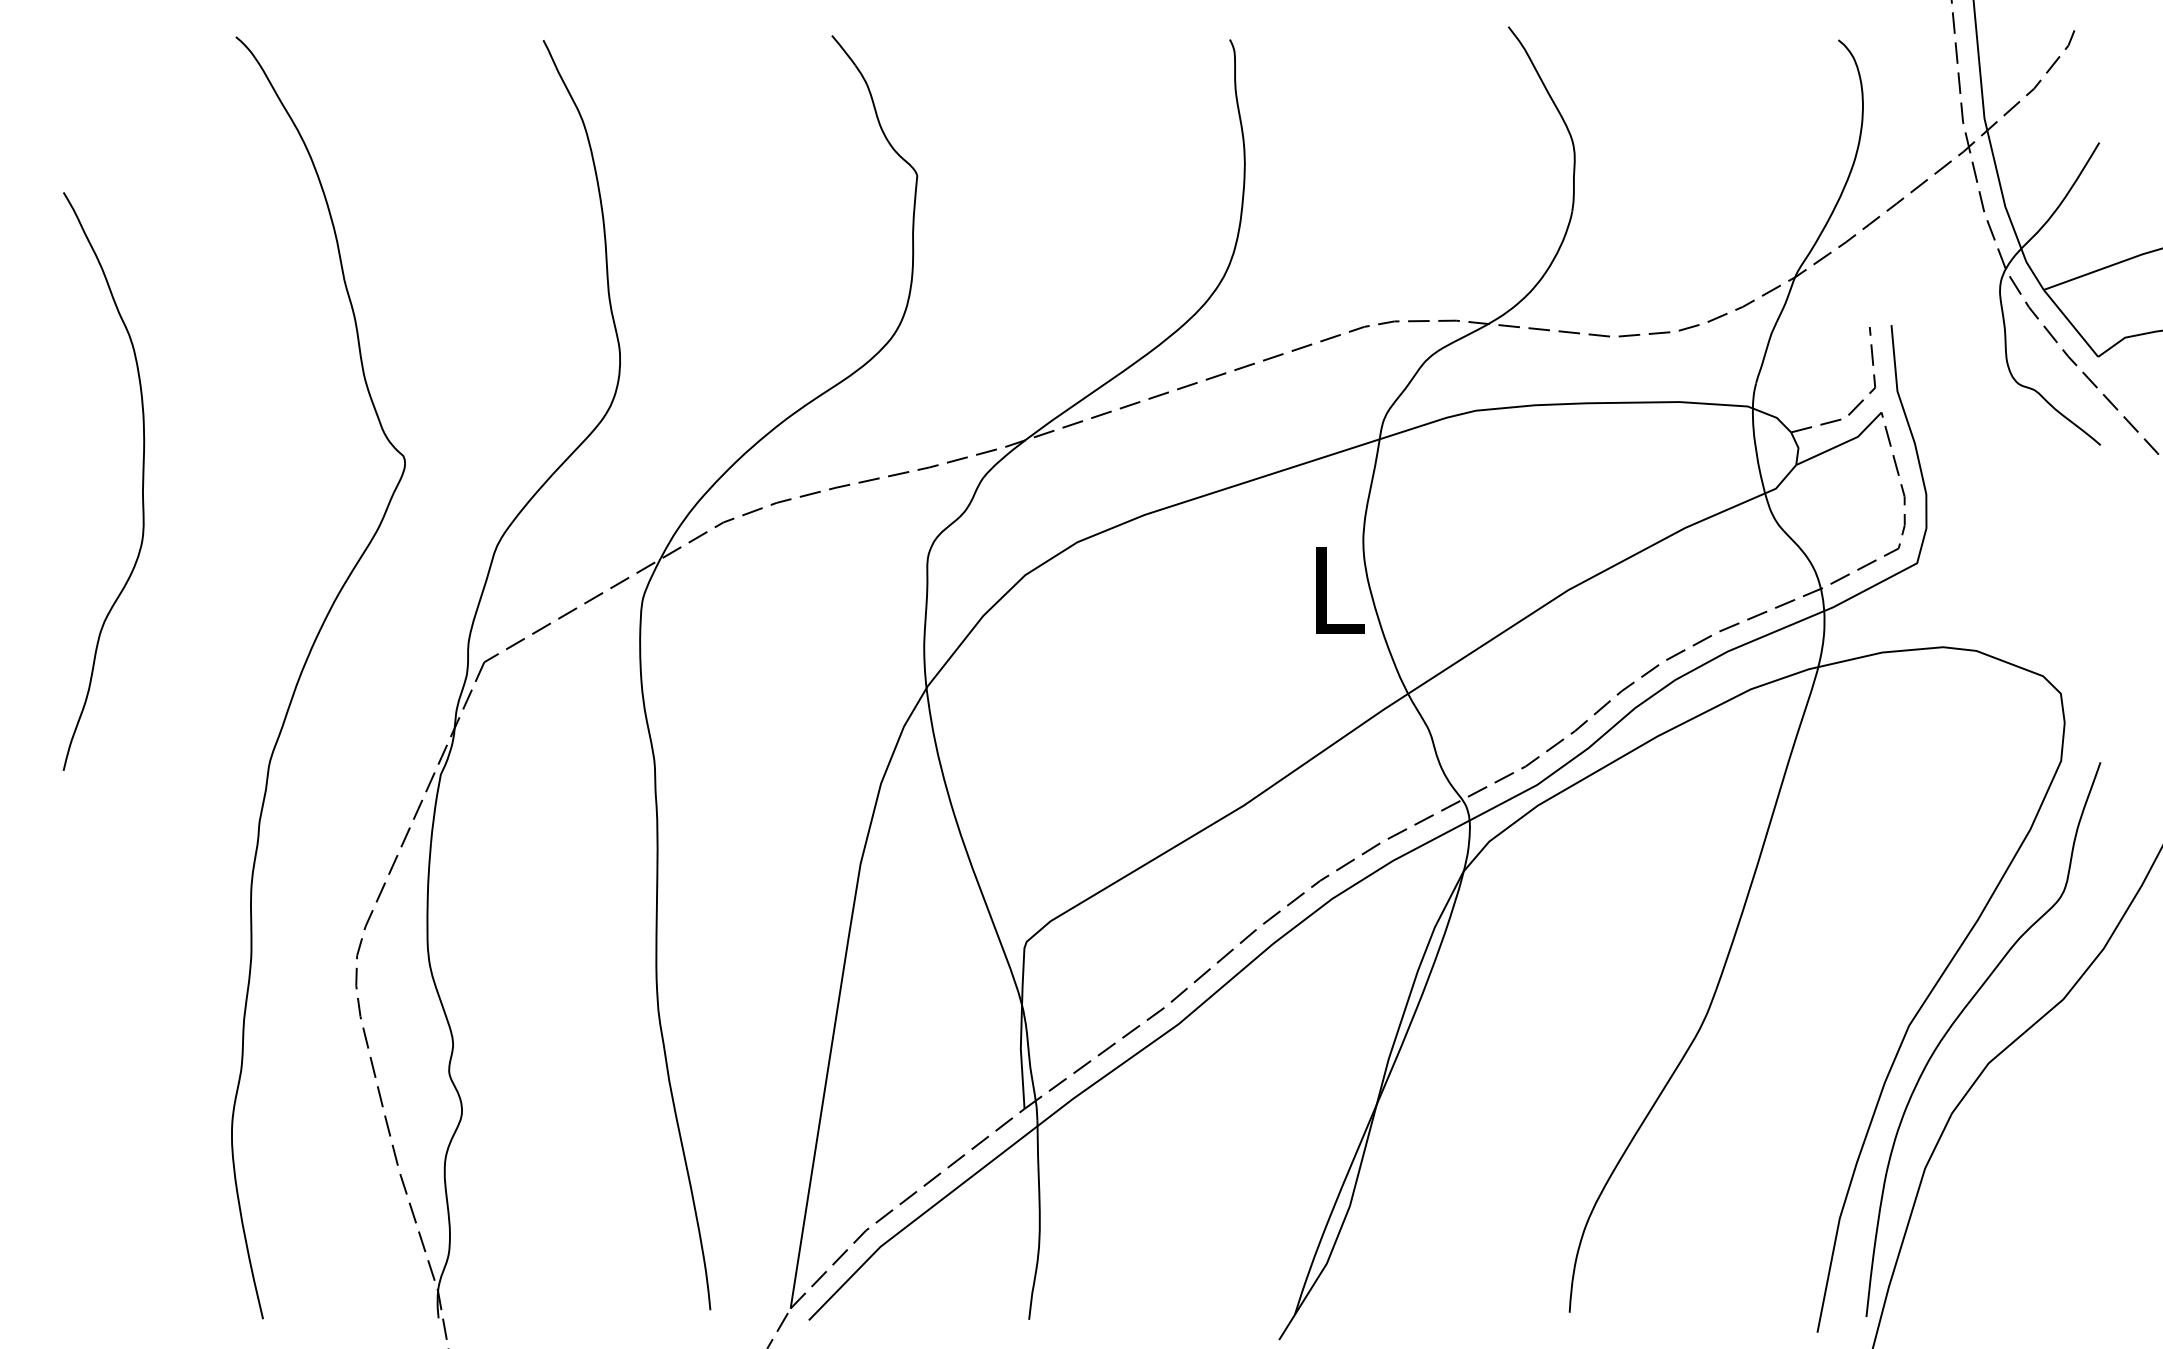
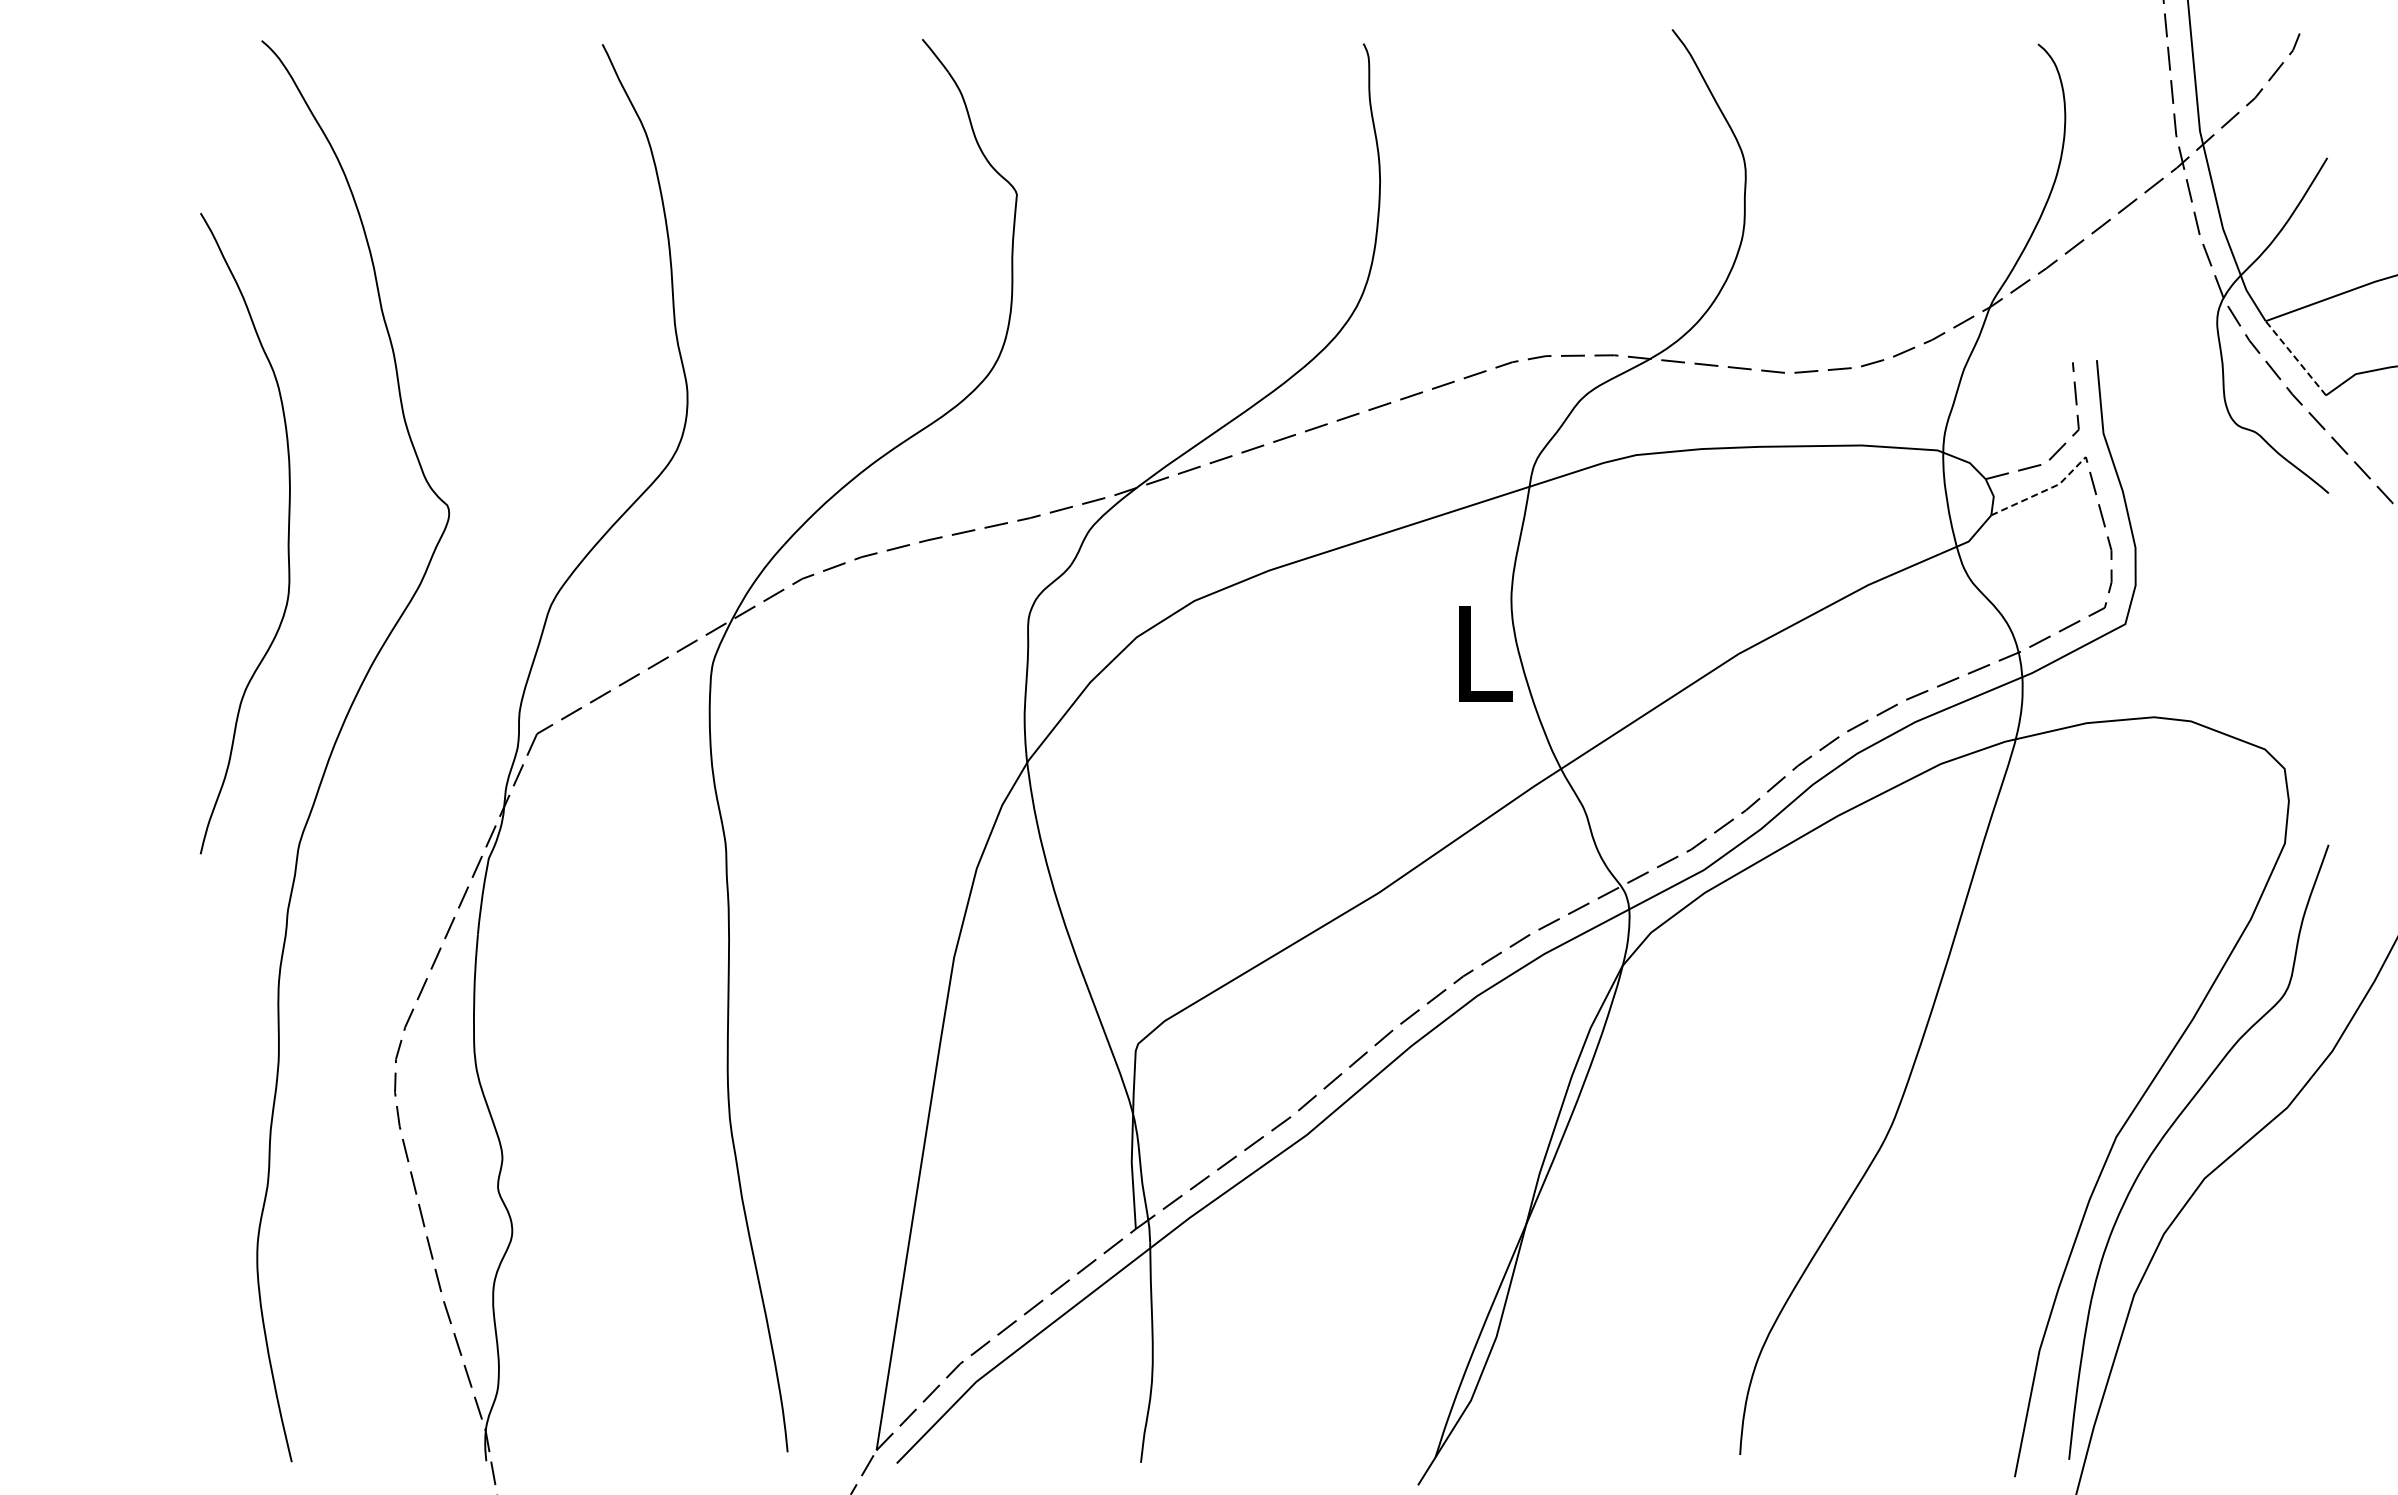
line: (2070, 323) -> (2295, 358), solid -> dashed
line: (1843, 443) -> (2043, 491), solid -> dashed
curve: (141, 483) -> (287, 535), moved

